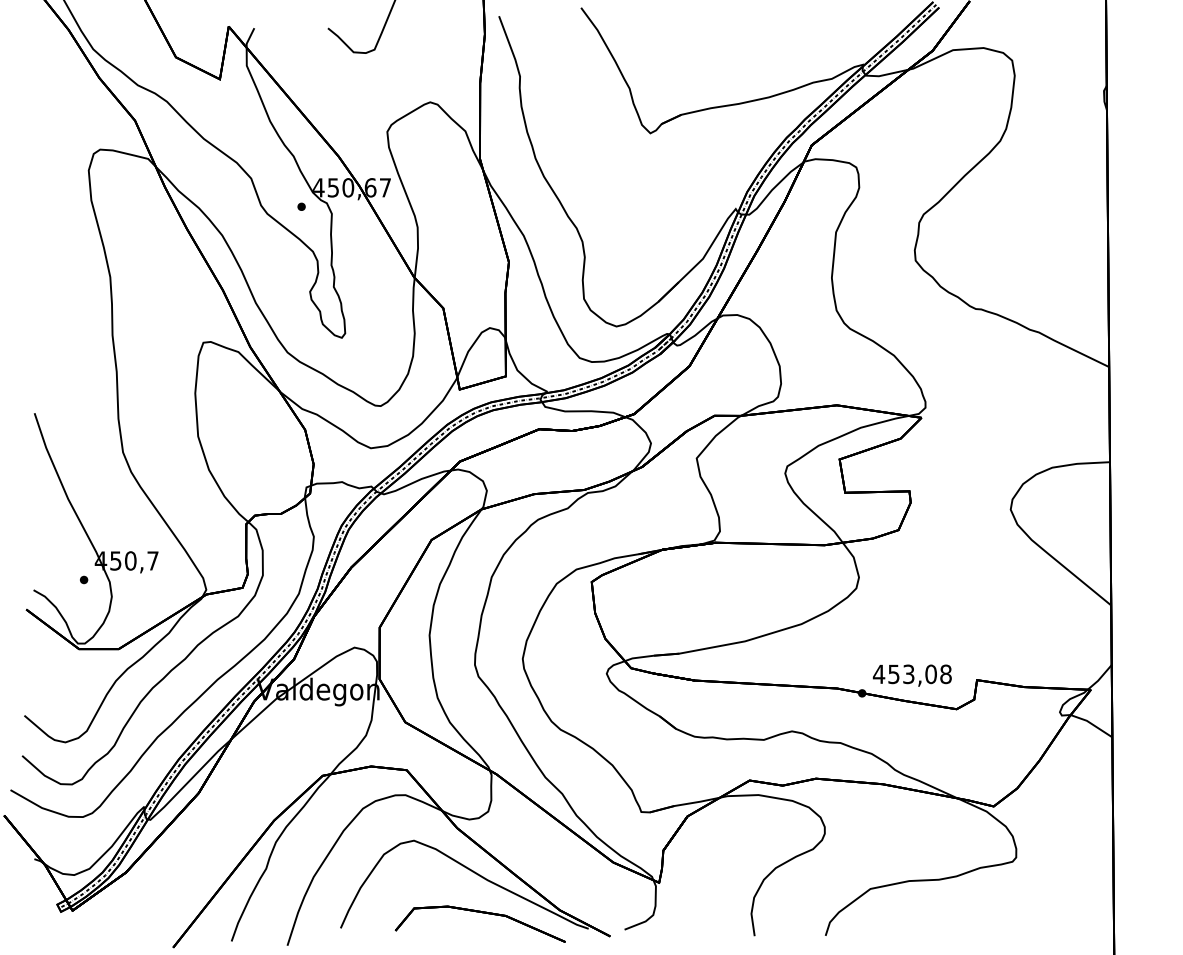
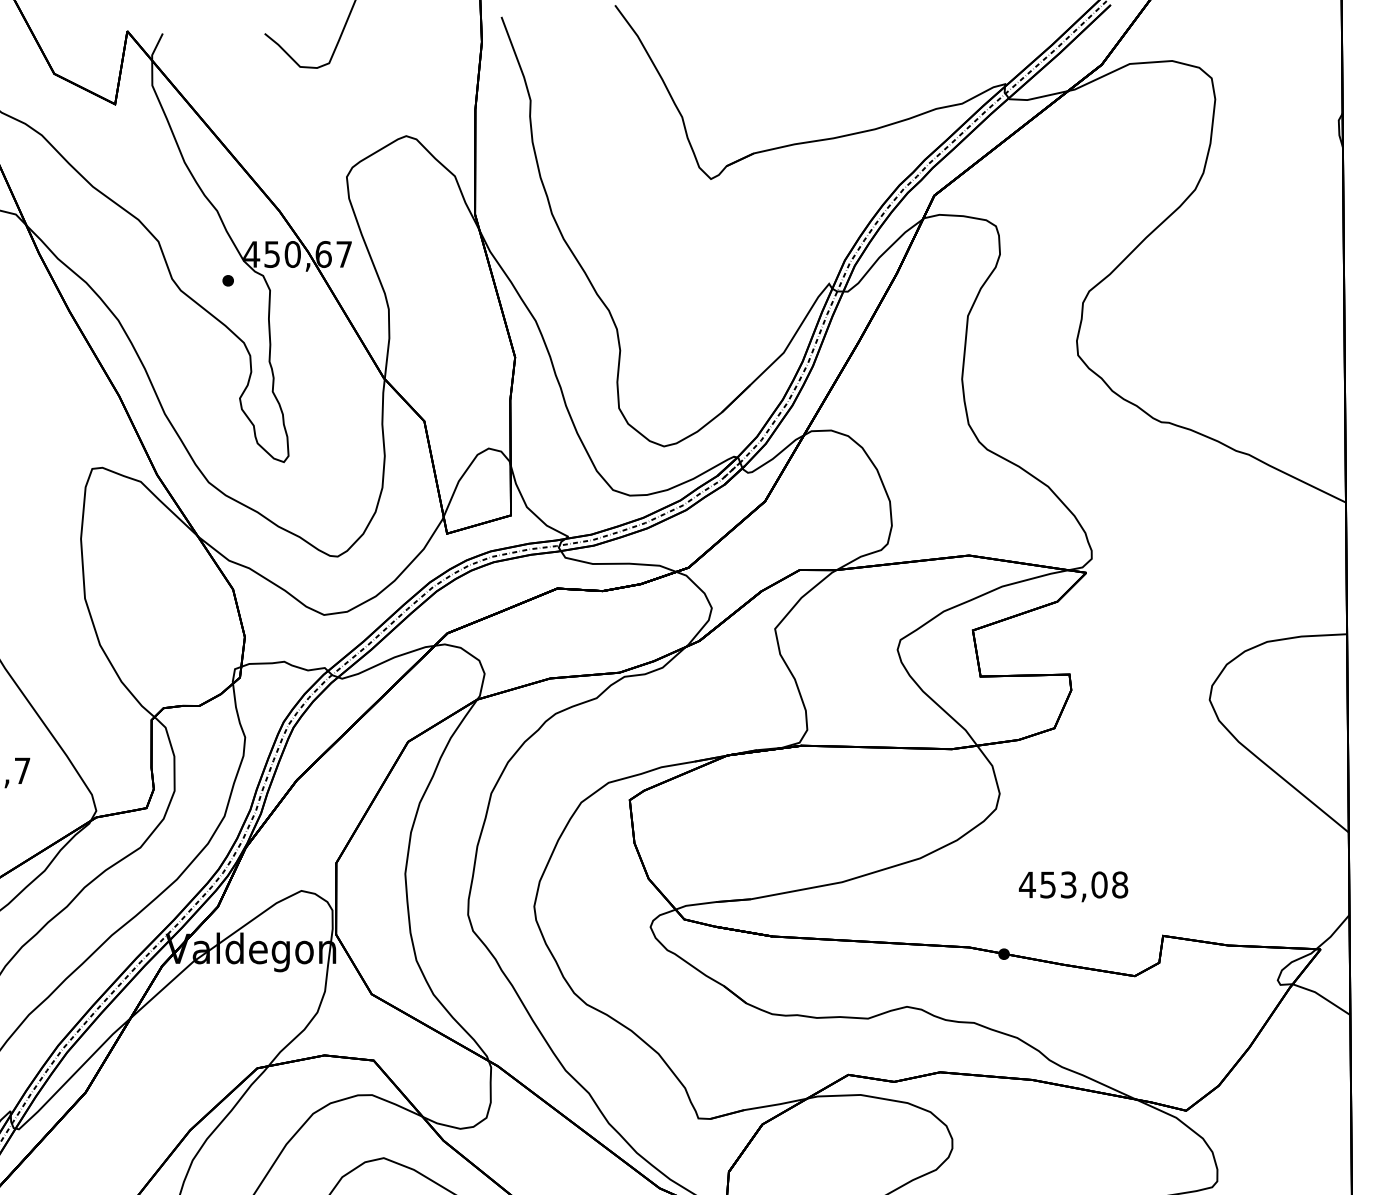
text: (911, 675) -> (1072, 886), moved

